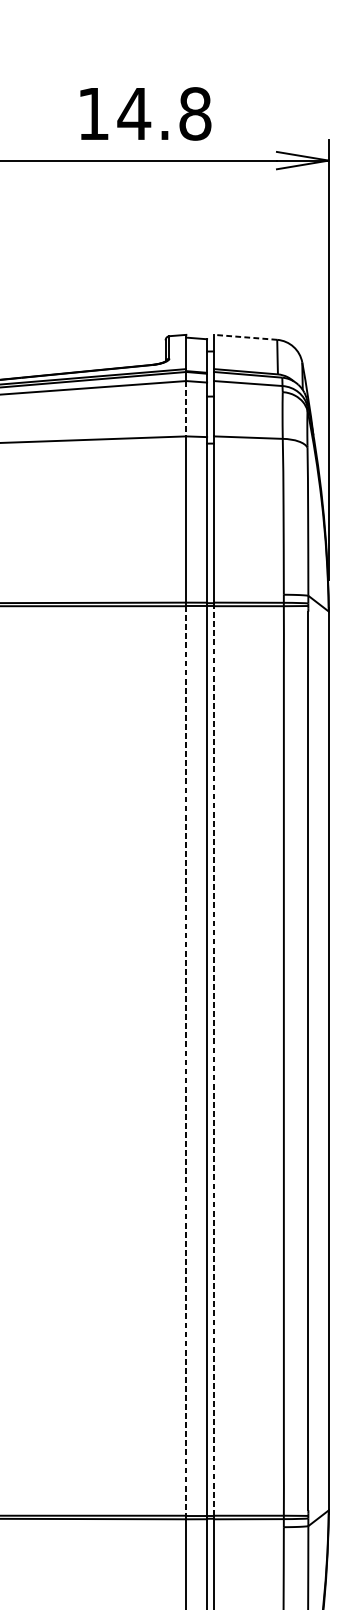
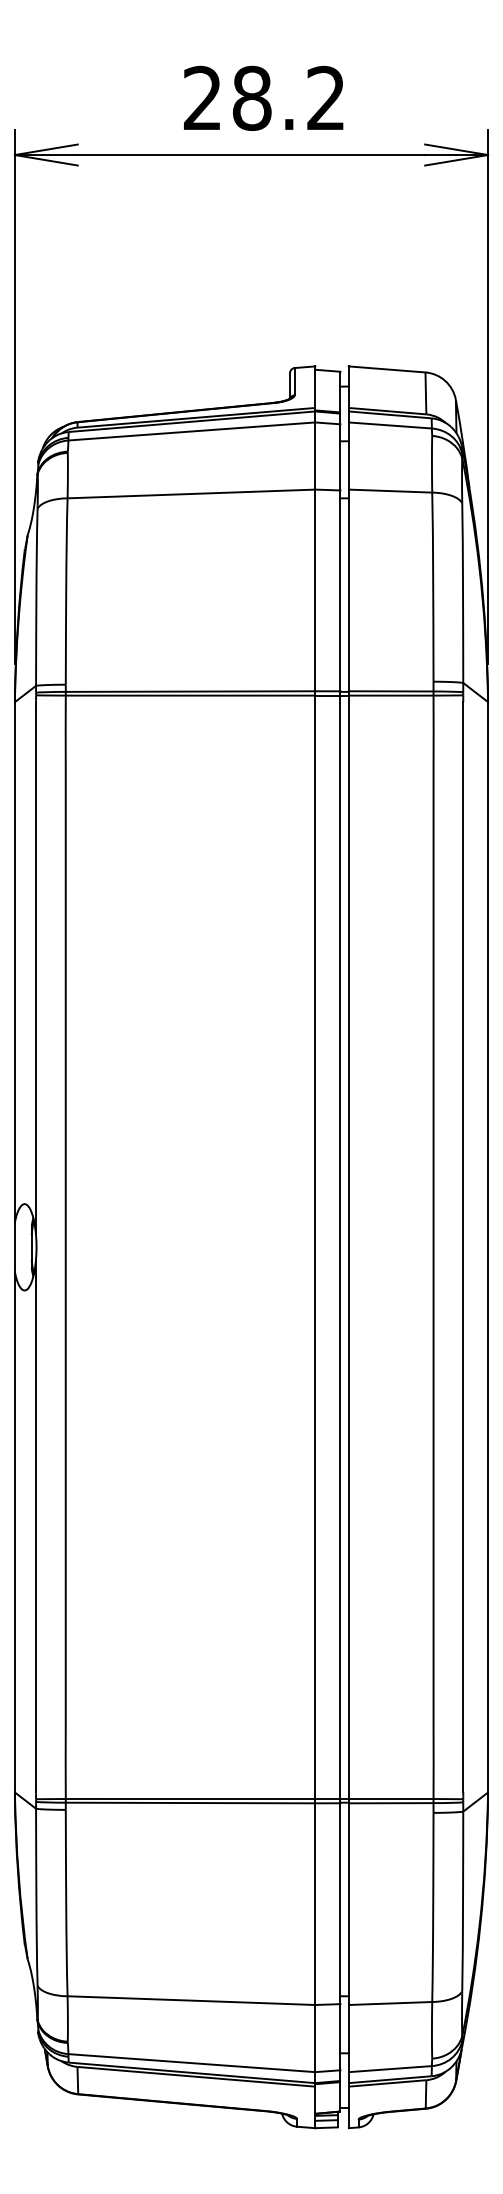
text: (144, 113) -> (264, 97), 14.8 -> 28.2
line: (245, 337) -> (386, 369), dashed -> solid
line: (186, 409) -> (315, 456), dashed -> solid
line: (186, 1061) -> (315, 1247), dashed -> solid
line: (213, 1061) -> (348, 1247), dashed -> solid

